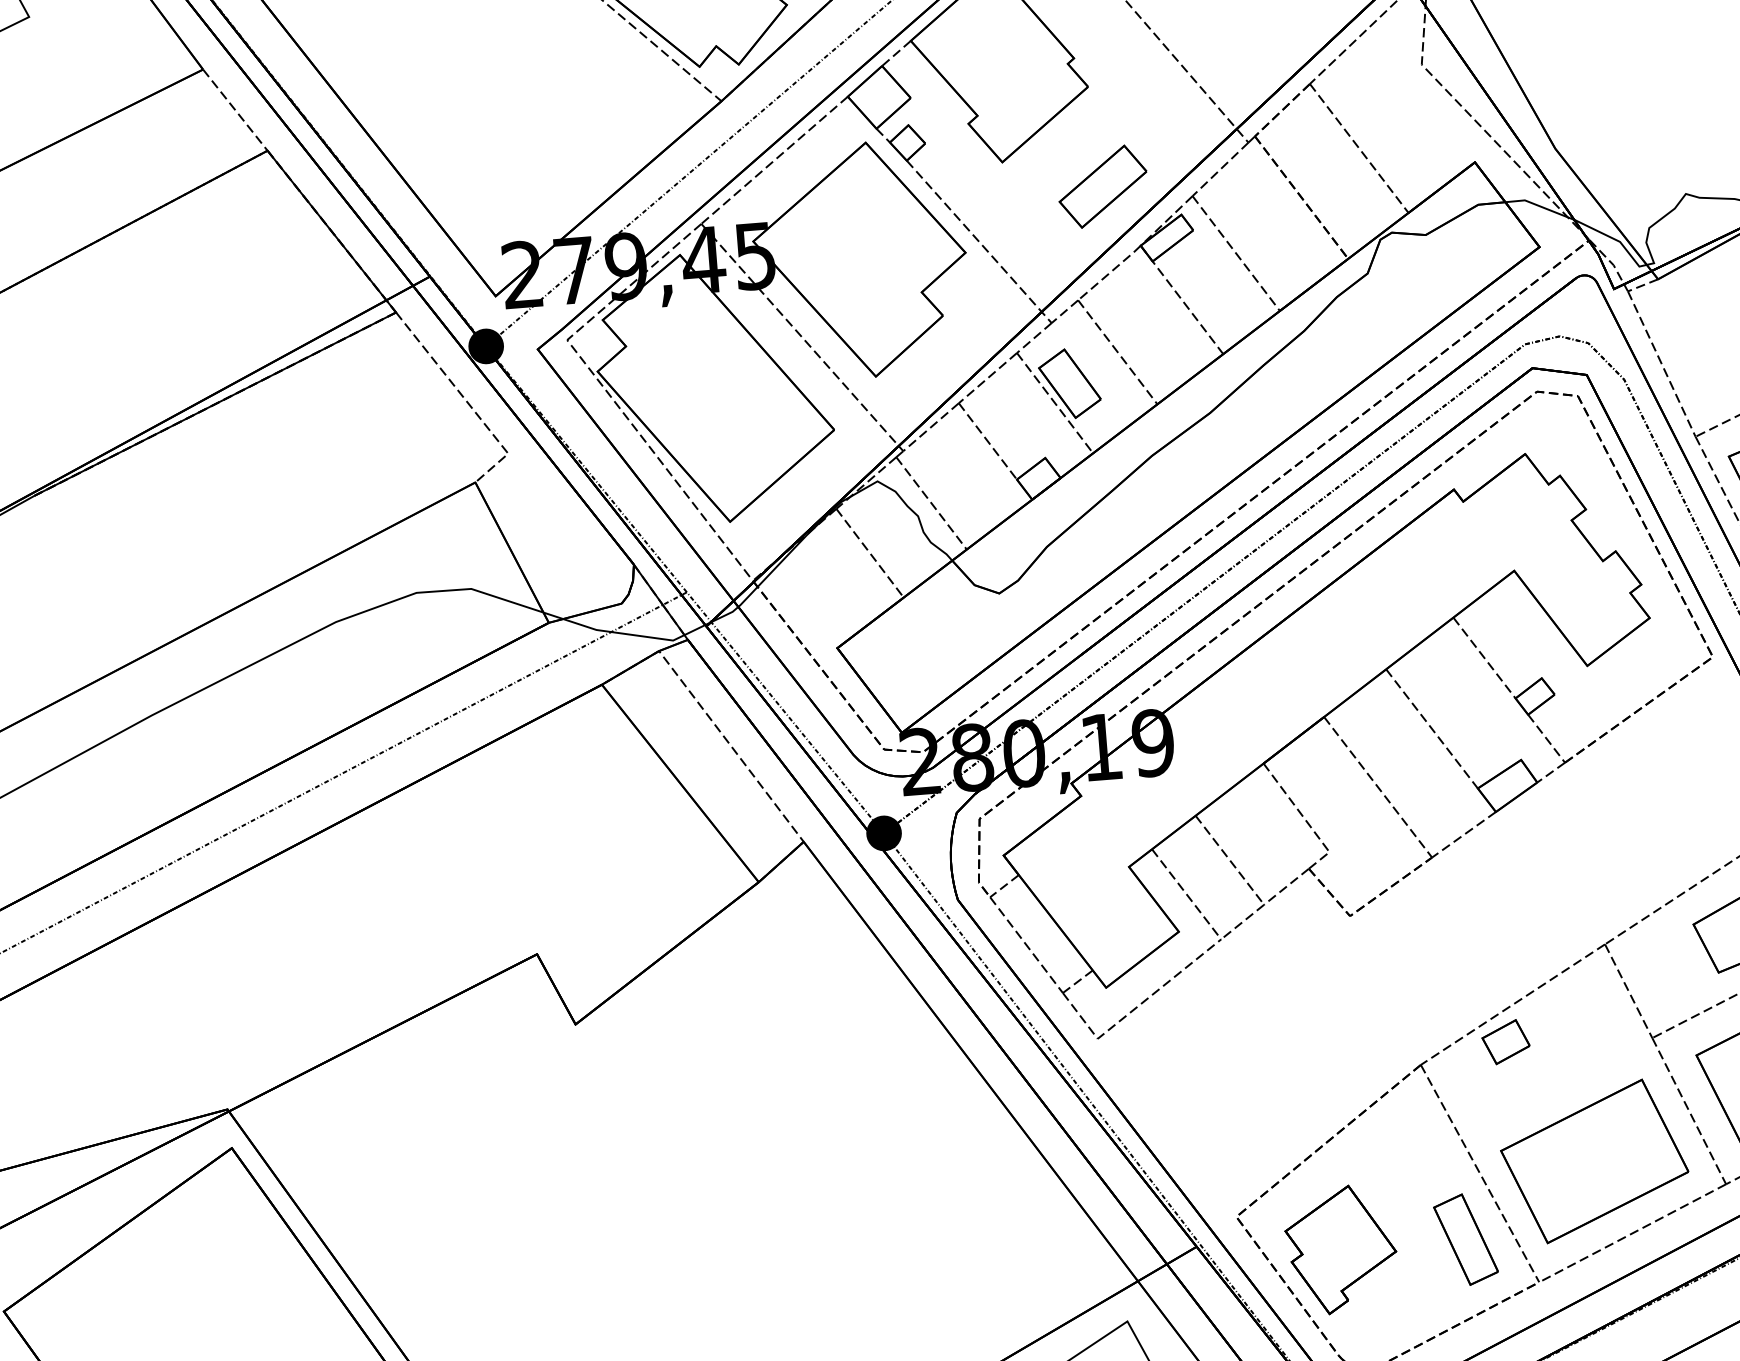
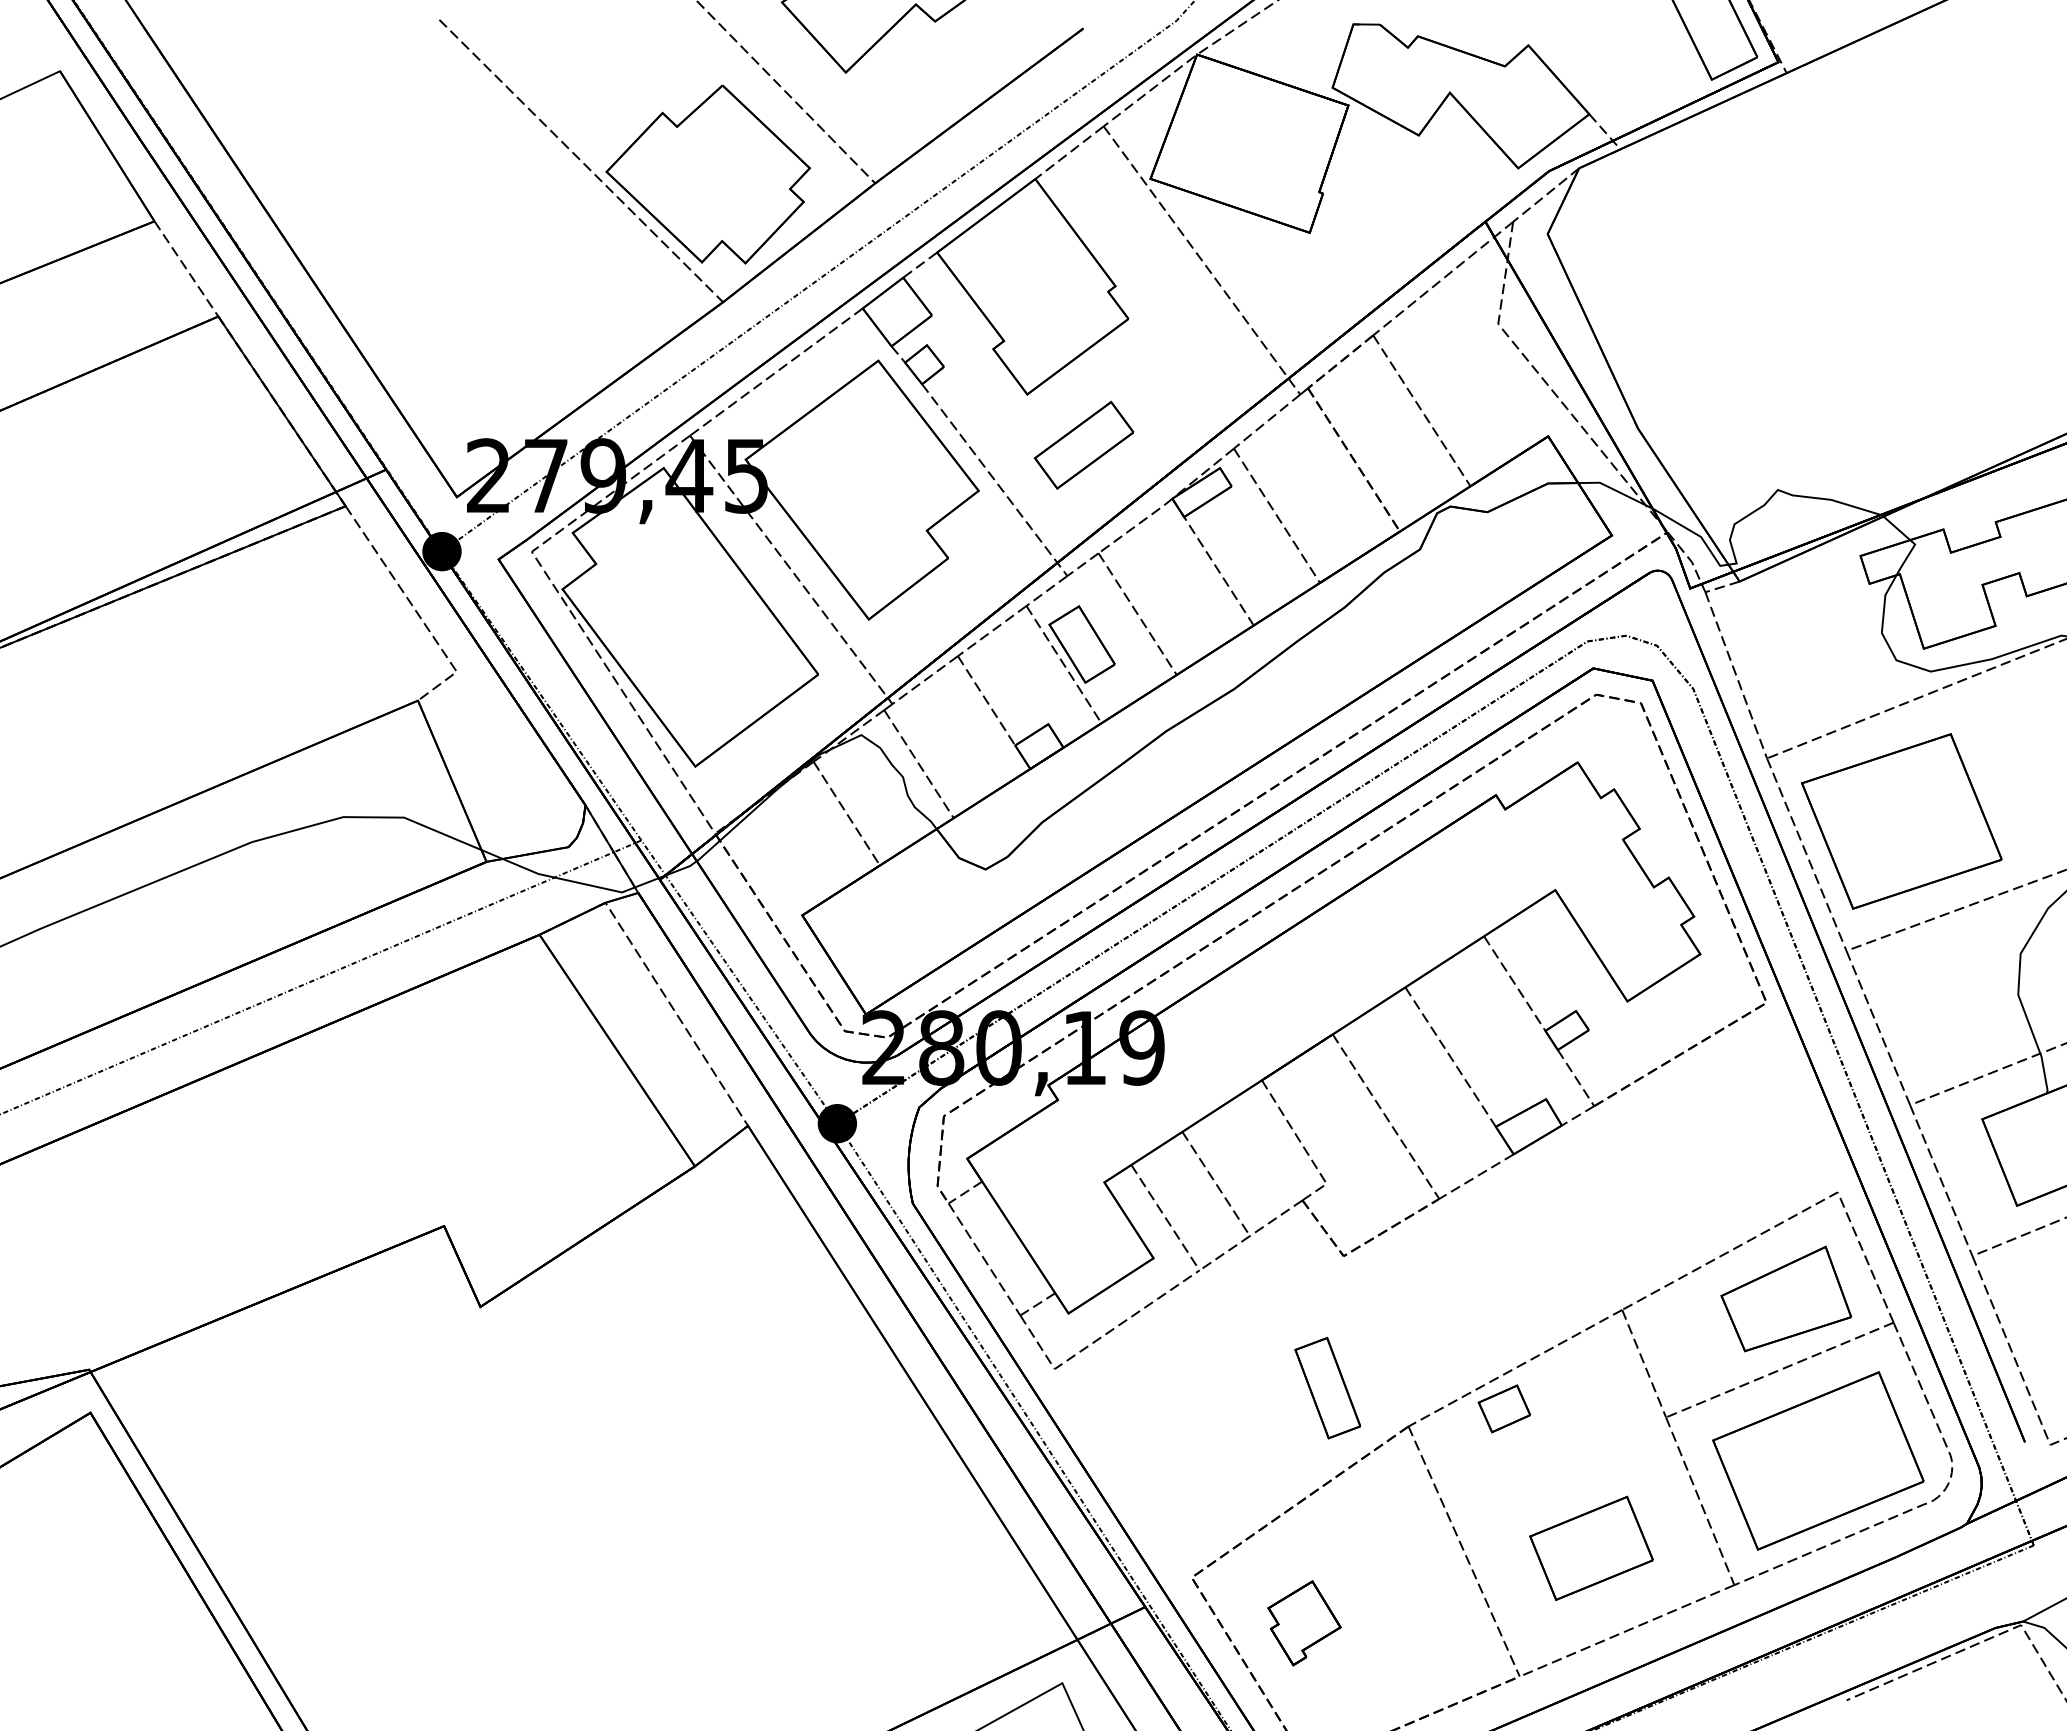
part: (1102, 186) -> (1083, 444), moved
part: (1594, 1161) -> (1591, 1548), size x0.6
part: (1465, 1239) -> (1327, 1387), moved
part: (1341, 1250) -> (1304, 1623), size x0.6

